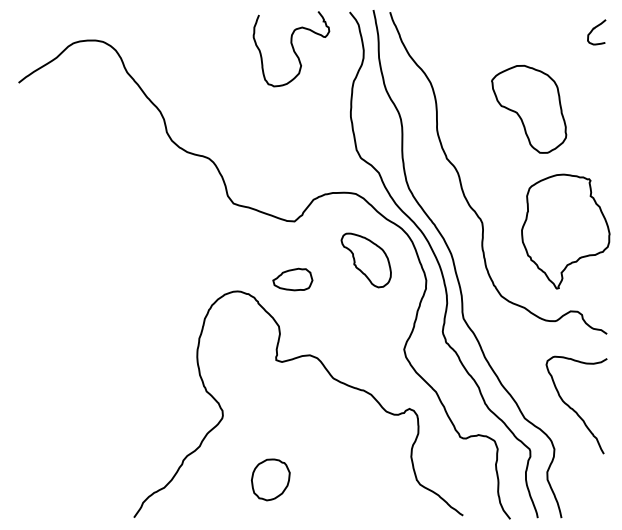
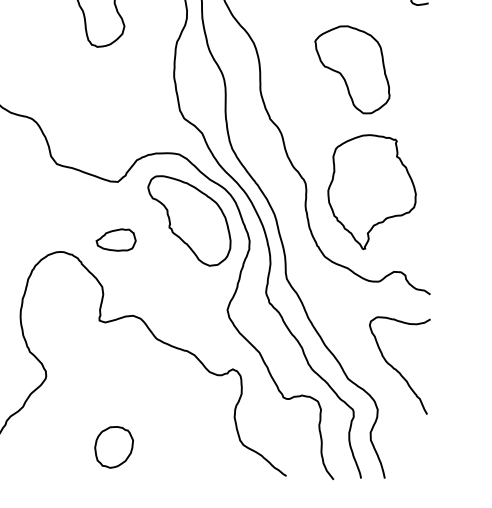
part: (565, 231) -> (371, 191), moved
part: (366, 260) -> (189, 220), size x1.67
part: (270, 479) -> (113, 446), moved

